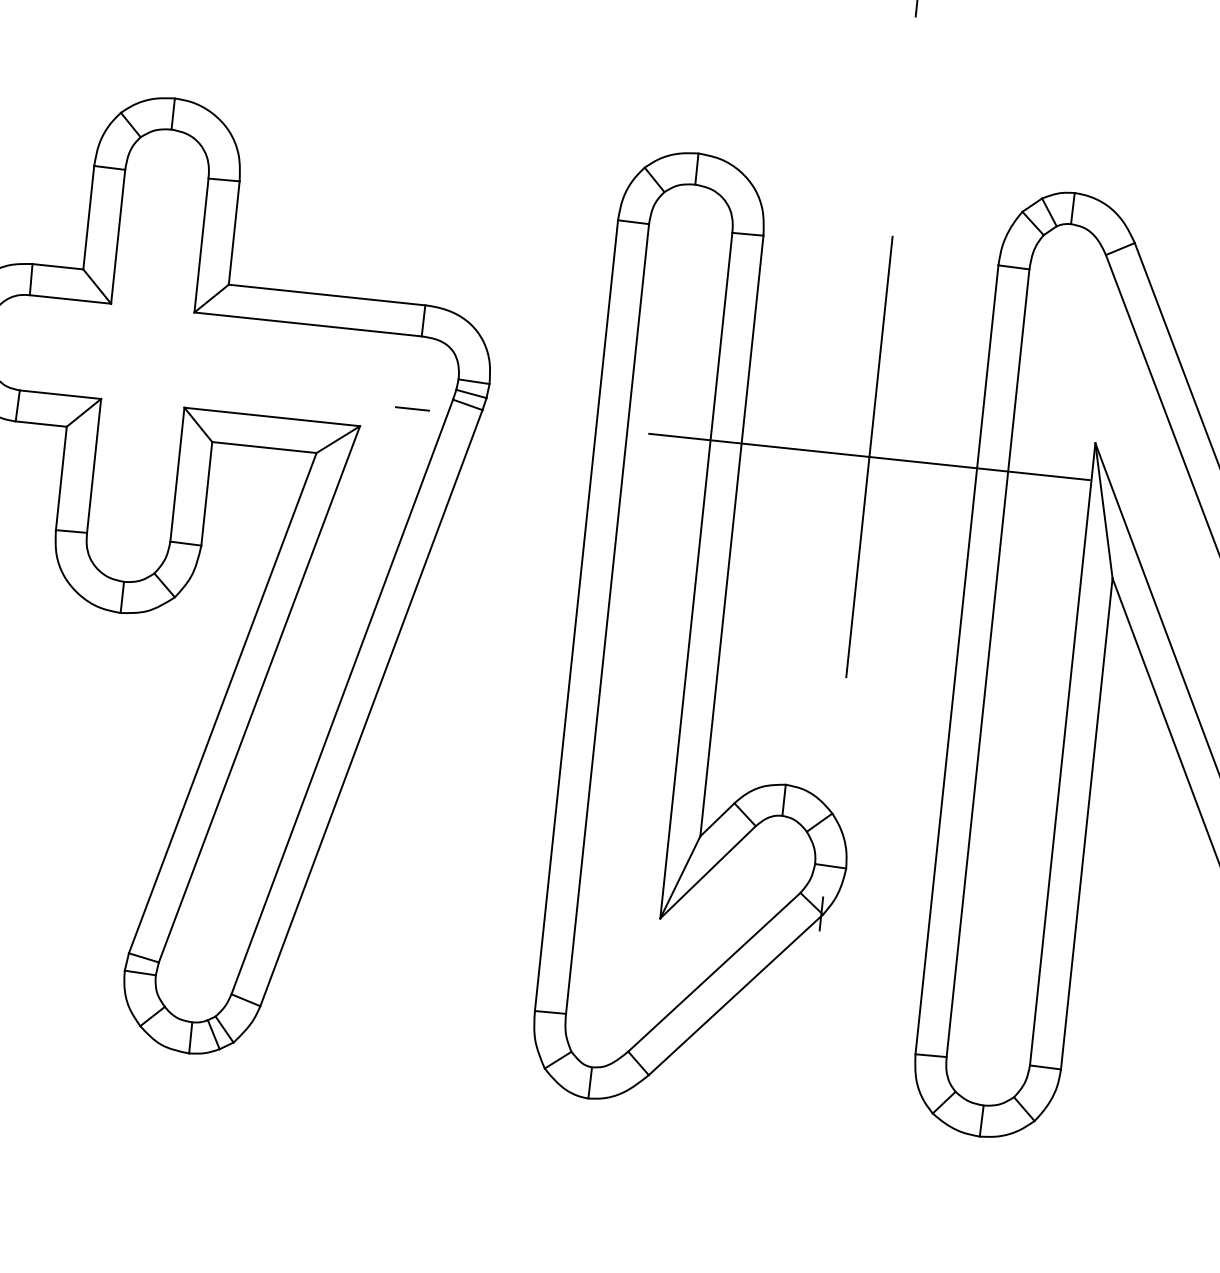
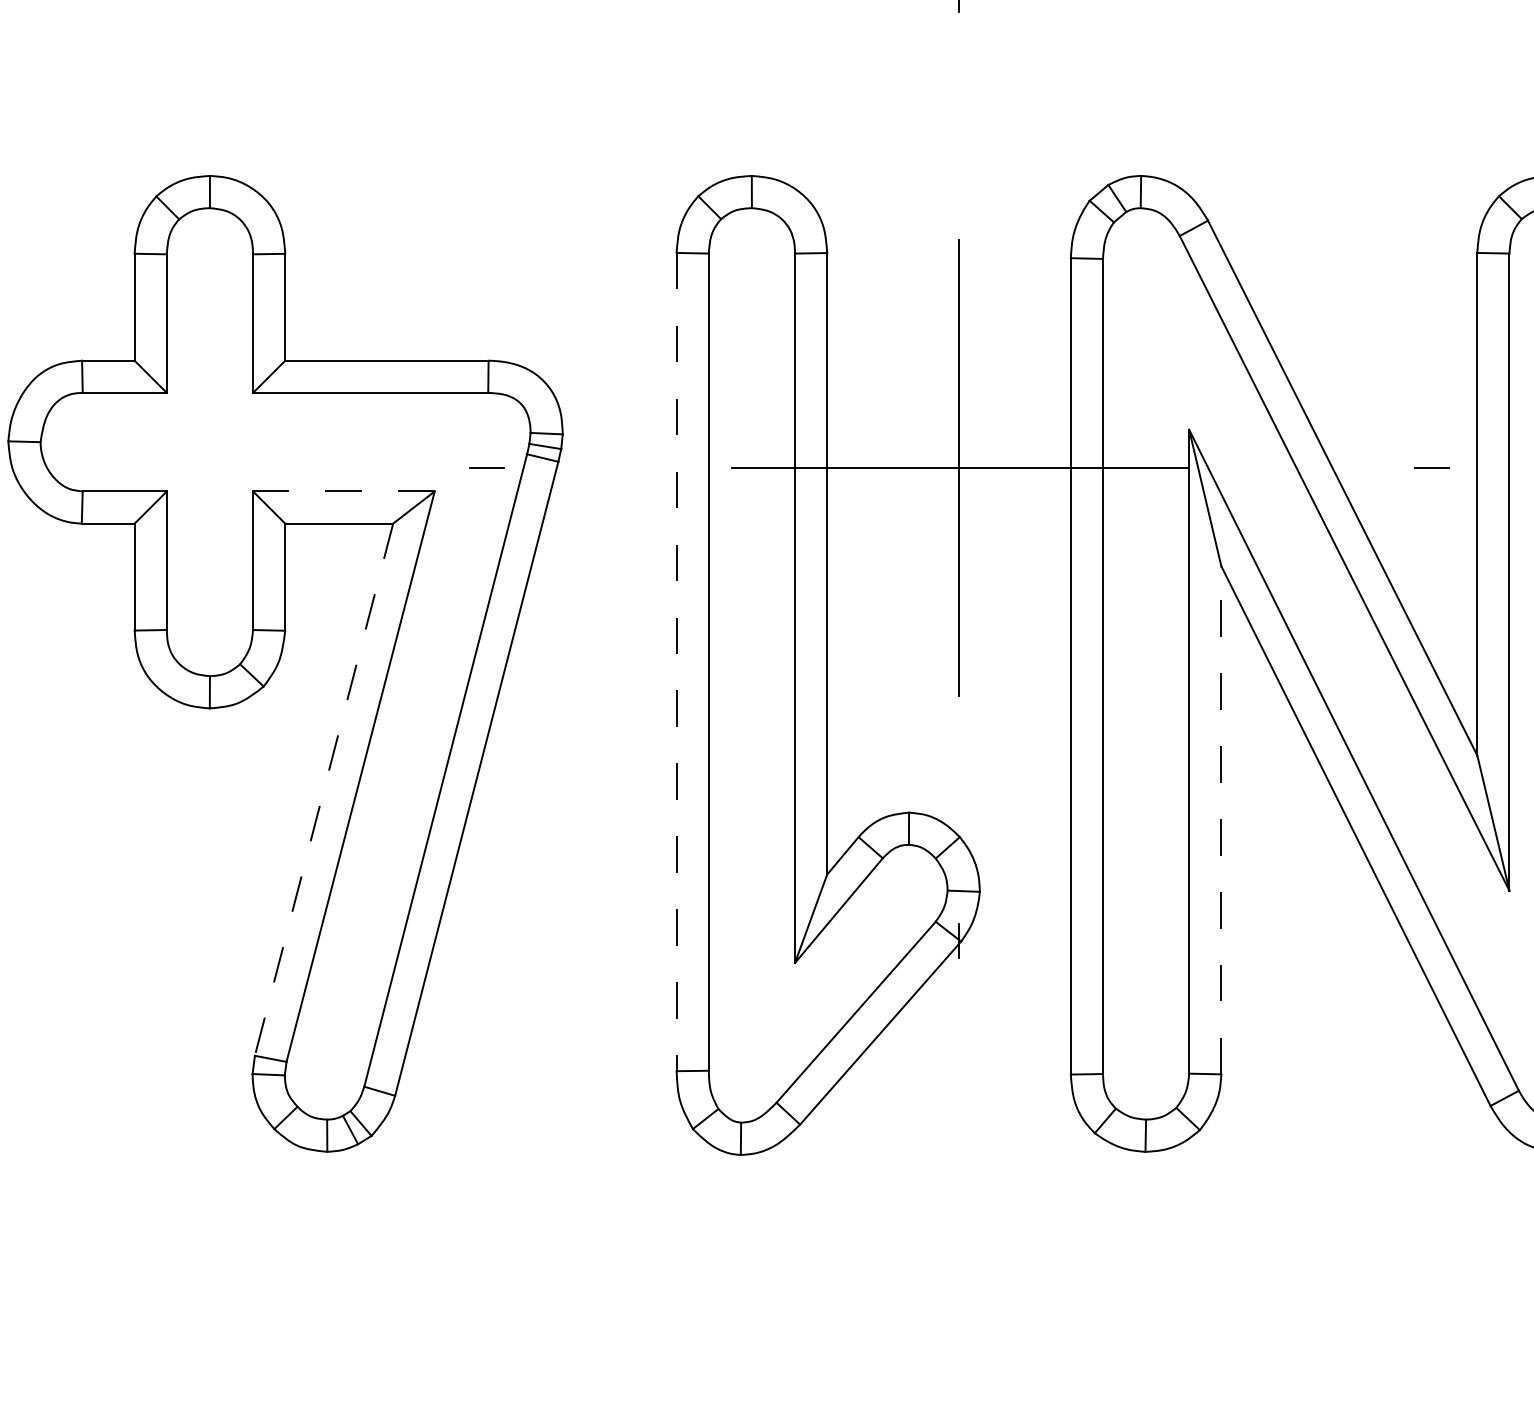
line: (271, 416) -> (343, 491), solid -> dashed
line: (576, 616) -> (676, 662), solid -> dashed
line: (223, 703) -> (324, 789), solid -> dashed
line: (1087, 823) -> (1221, 819), solid -> dashed

